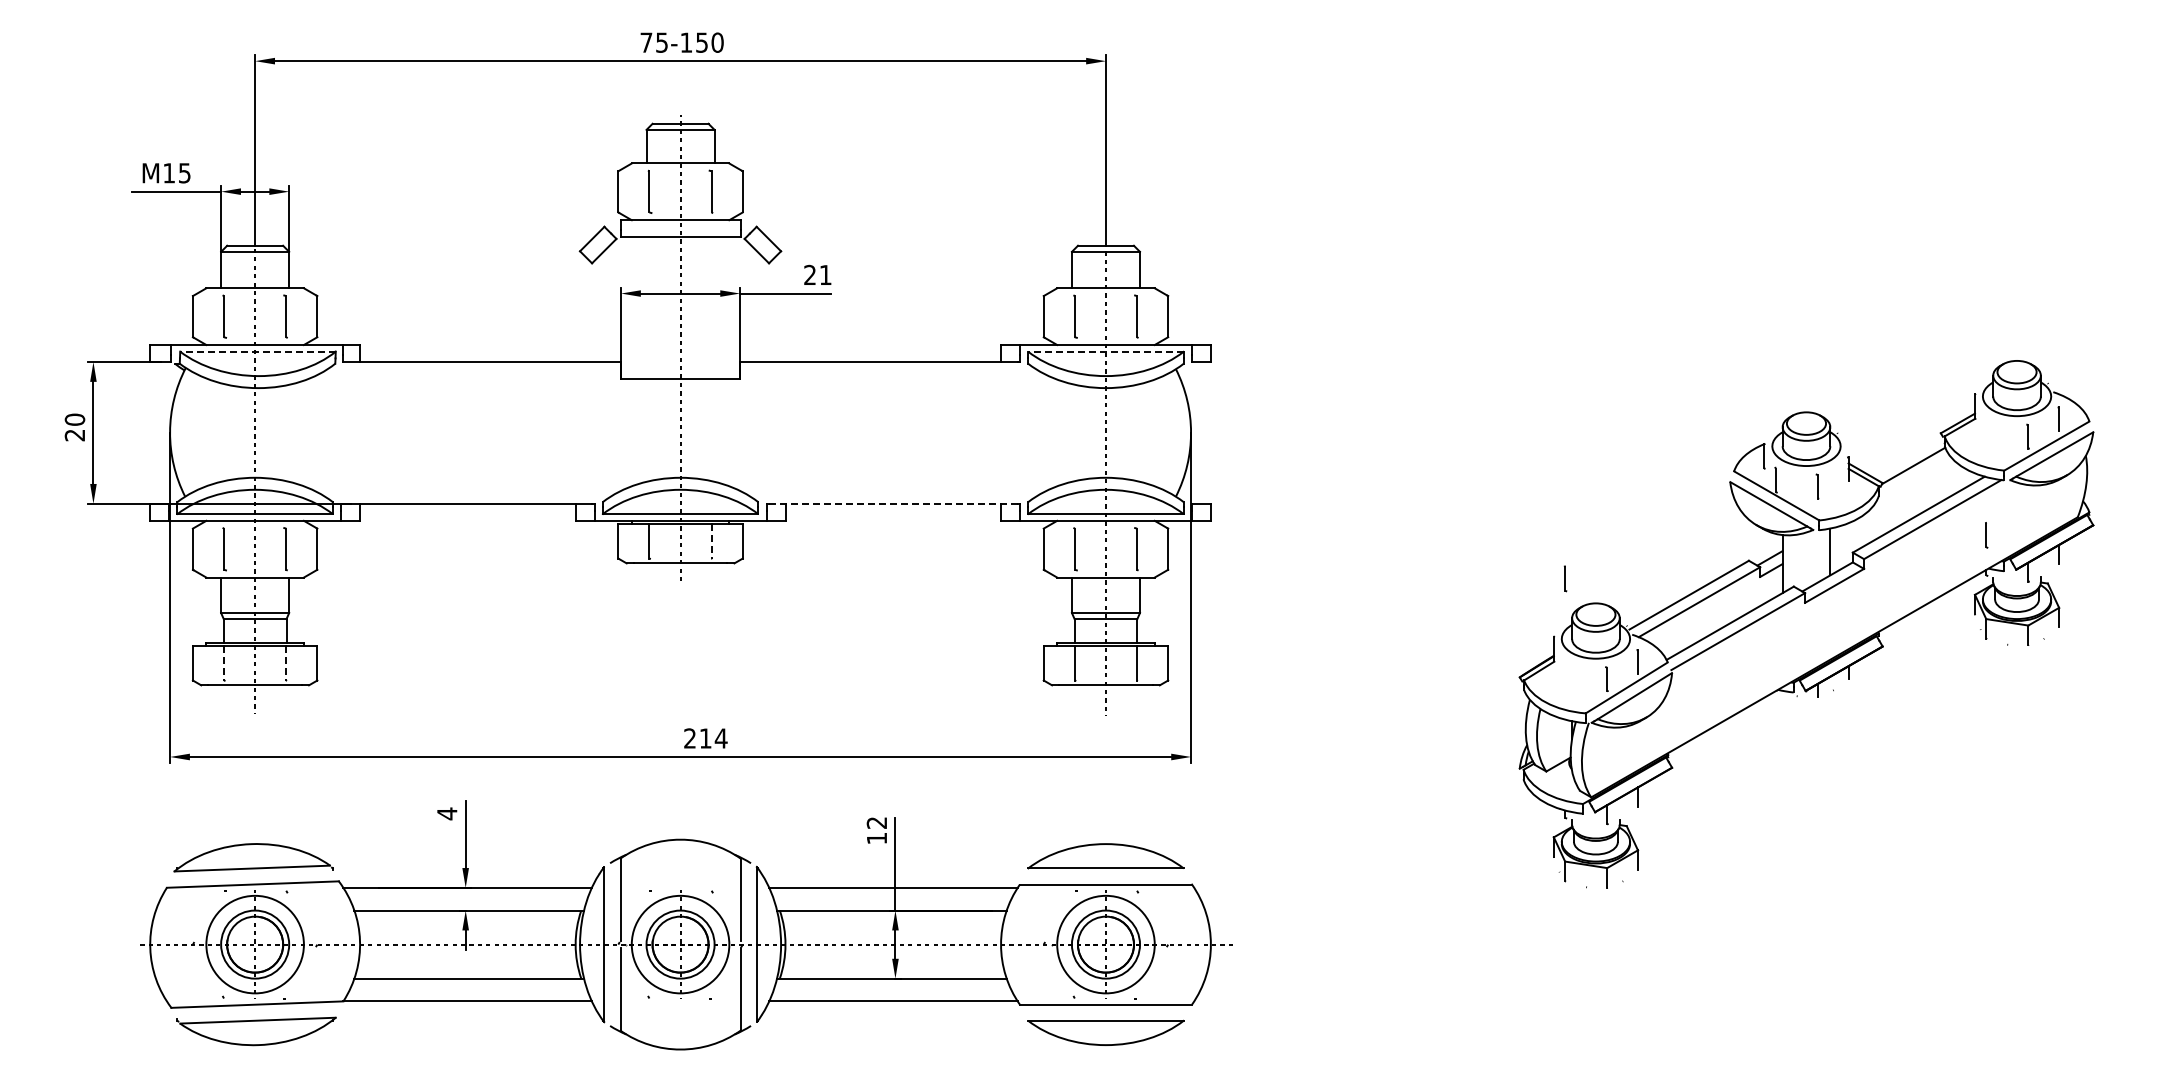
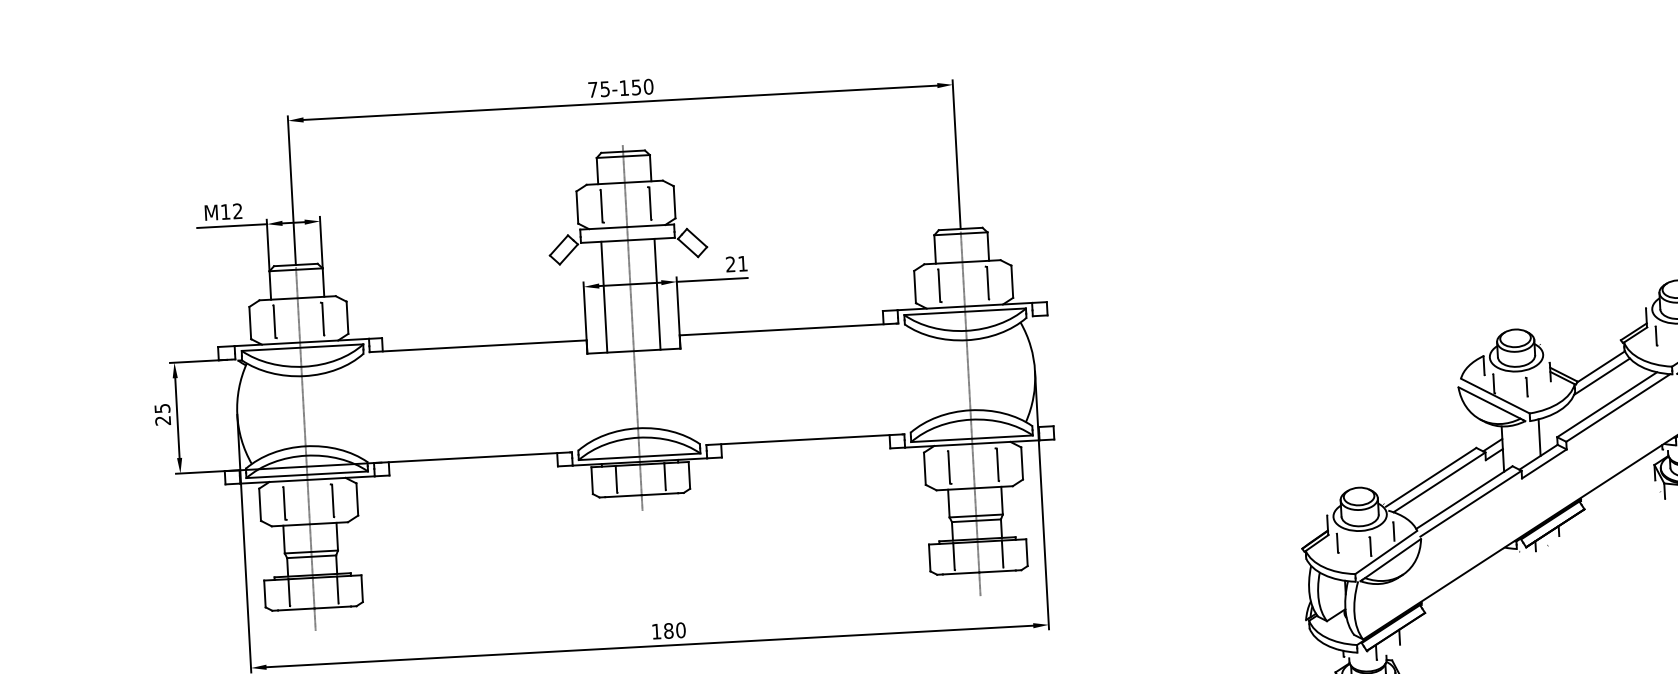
text: (184, 173) -> (237, 211), M15 -> M12
line: (646, 308) -> (604, 297), added
line: (714, 308) -> (657, 294), added
line: (257, 351) -> (302, 347), dashed -> solid
line: (1105, 351) -> (964, 311), dashed -> solid
text: (74, 419) -> (162, 408), 20 -> 25
line: (1914, 478) -> (1602, 376), added
line: (892, 503) -> (804, 439), dashed -> solid
part: (1986, 535) -> (1656, 336), moved
line: (711, 541) -> (664, 476), dashed -> solid
part: (1565, 578) -> (1337, 543), moved
line: (224, 663) -> (289, 592), dashed -> solid
line: (286, 663) -> (338, 590), dashed -> solid
text: (705, 738) -> (668, 630), 214 -> 180

